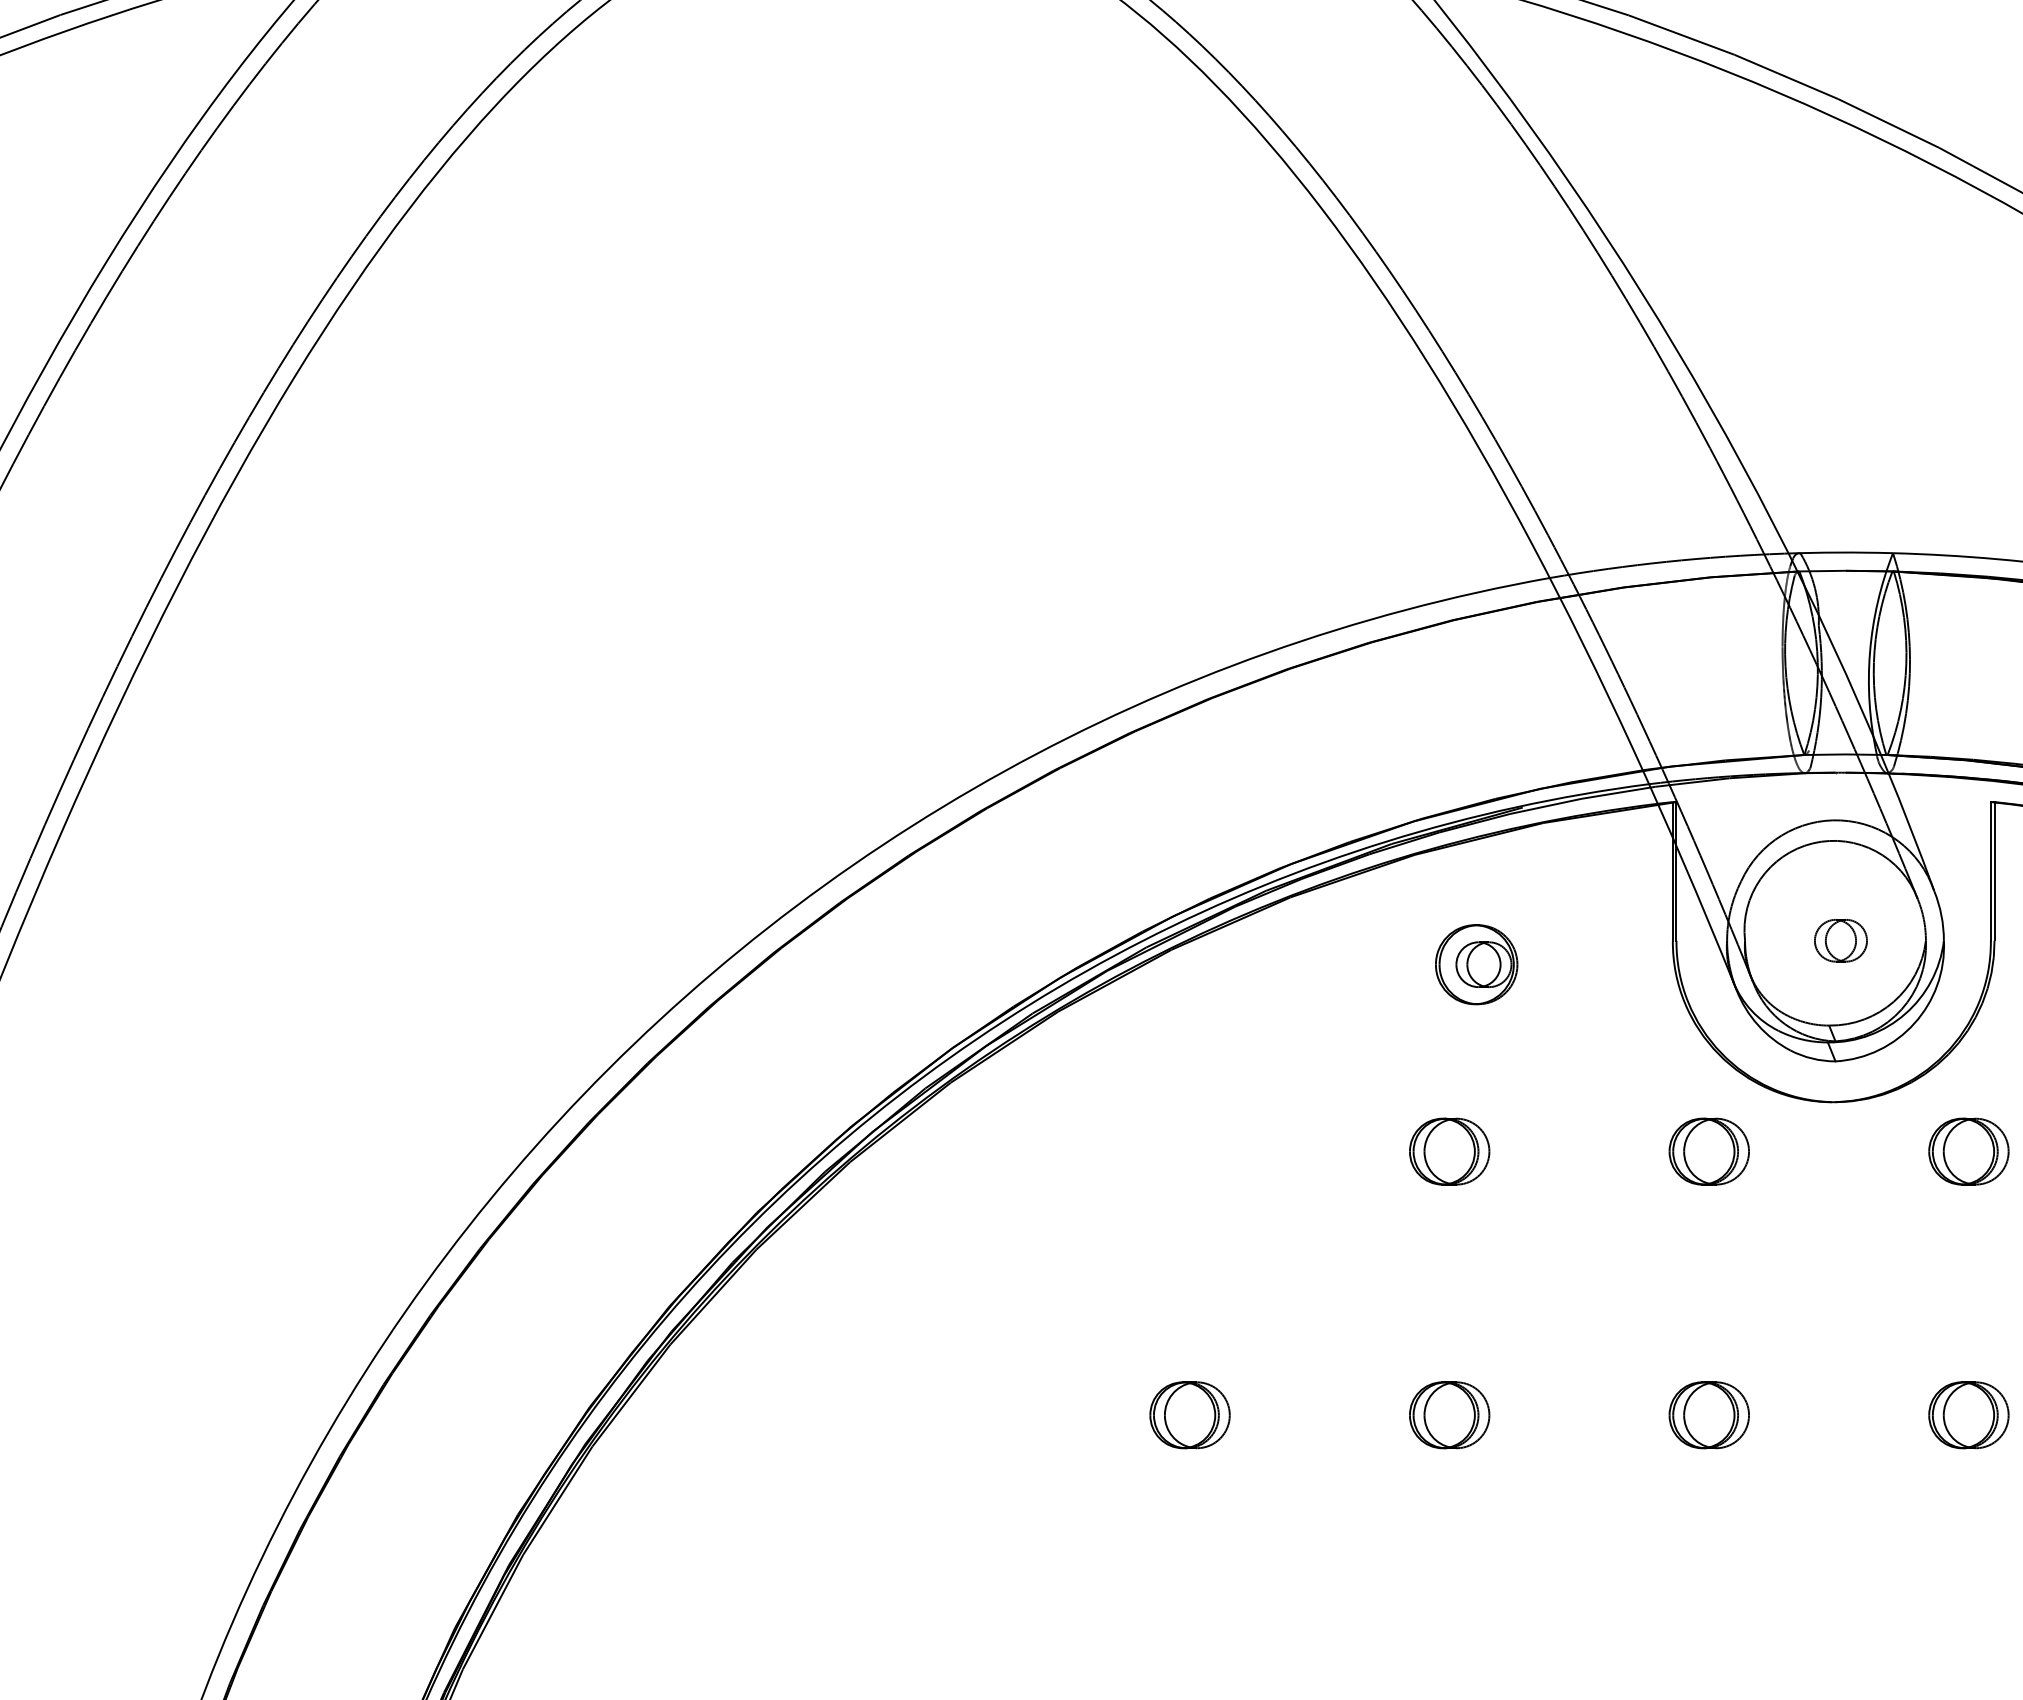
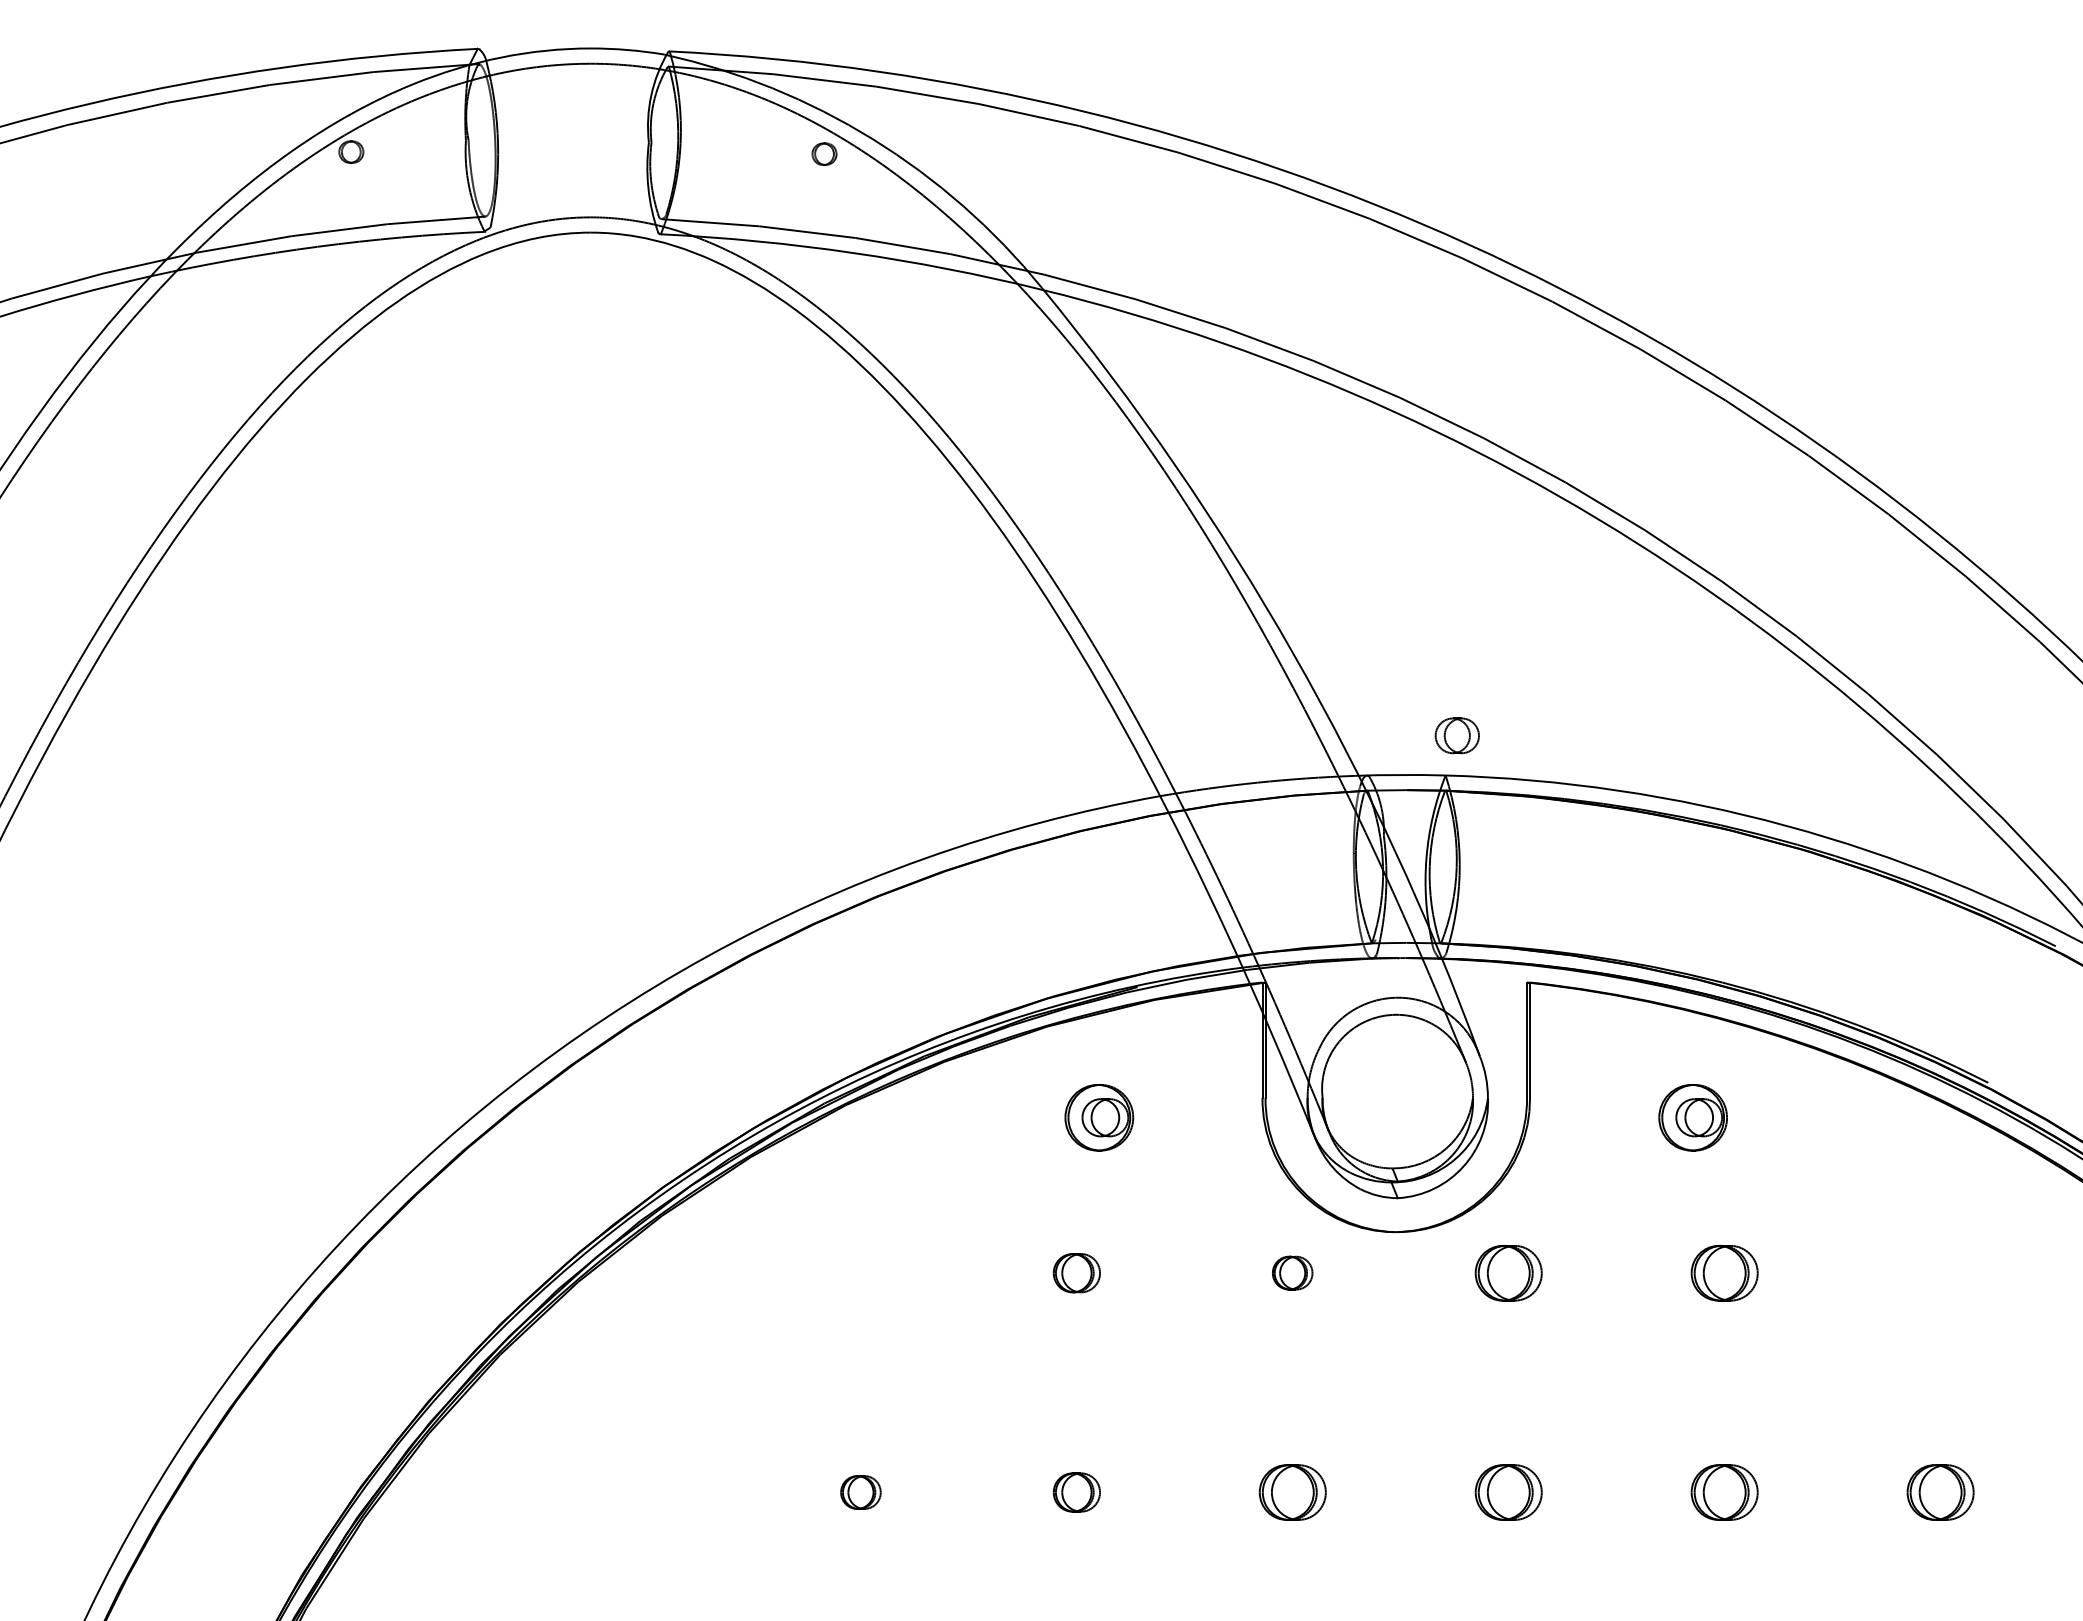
part: (1839, 940) -> (1456, 735), moved
part: (1449, 1150) -> (1076, 1272), size x0.7
part: (1708, 1150) -> (1292, 1272), size x0.6
part: (1189, 1415) -> (860, 1492), size x0.6
part: (1449, 1415) -> (1076, 1492), size x0.7

